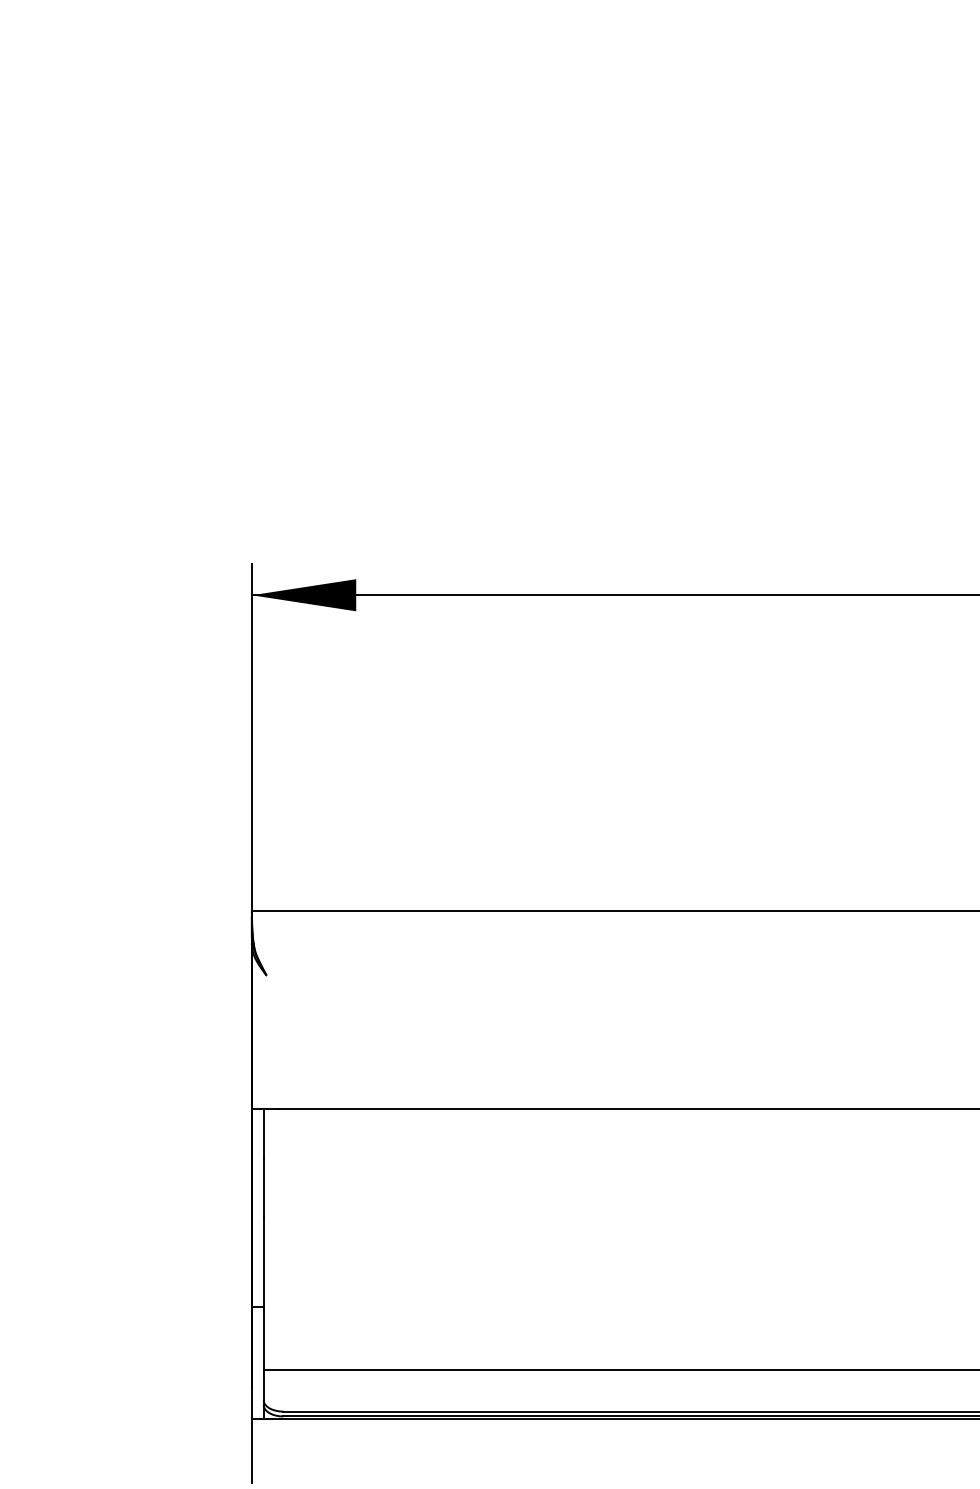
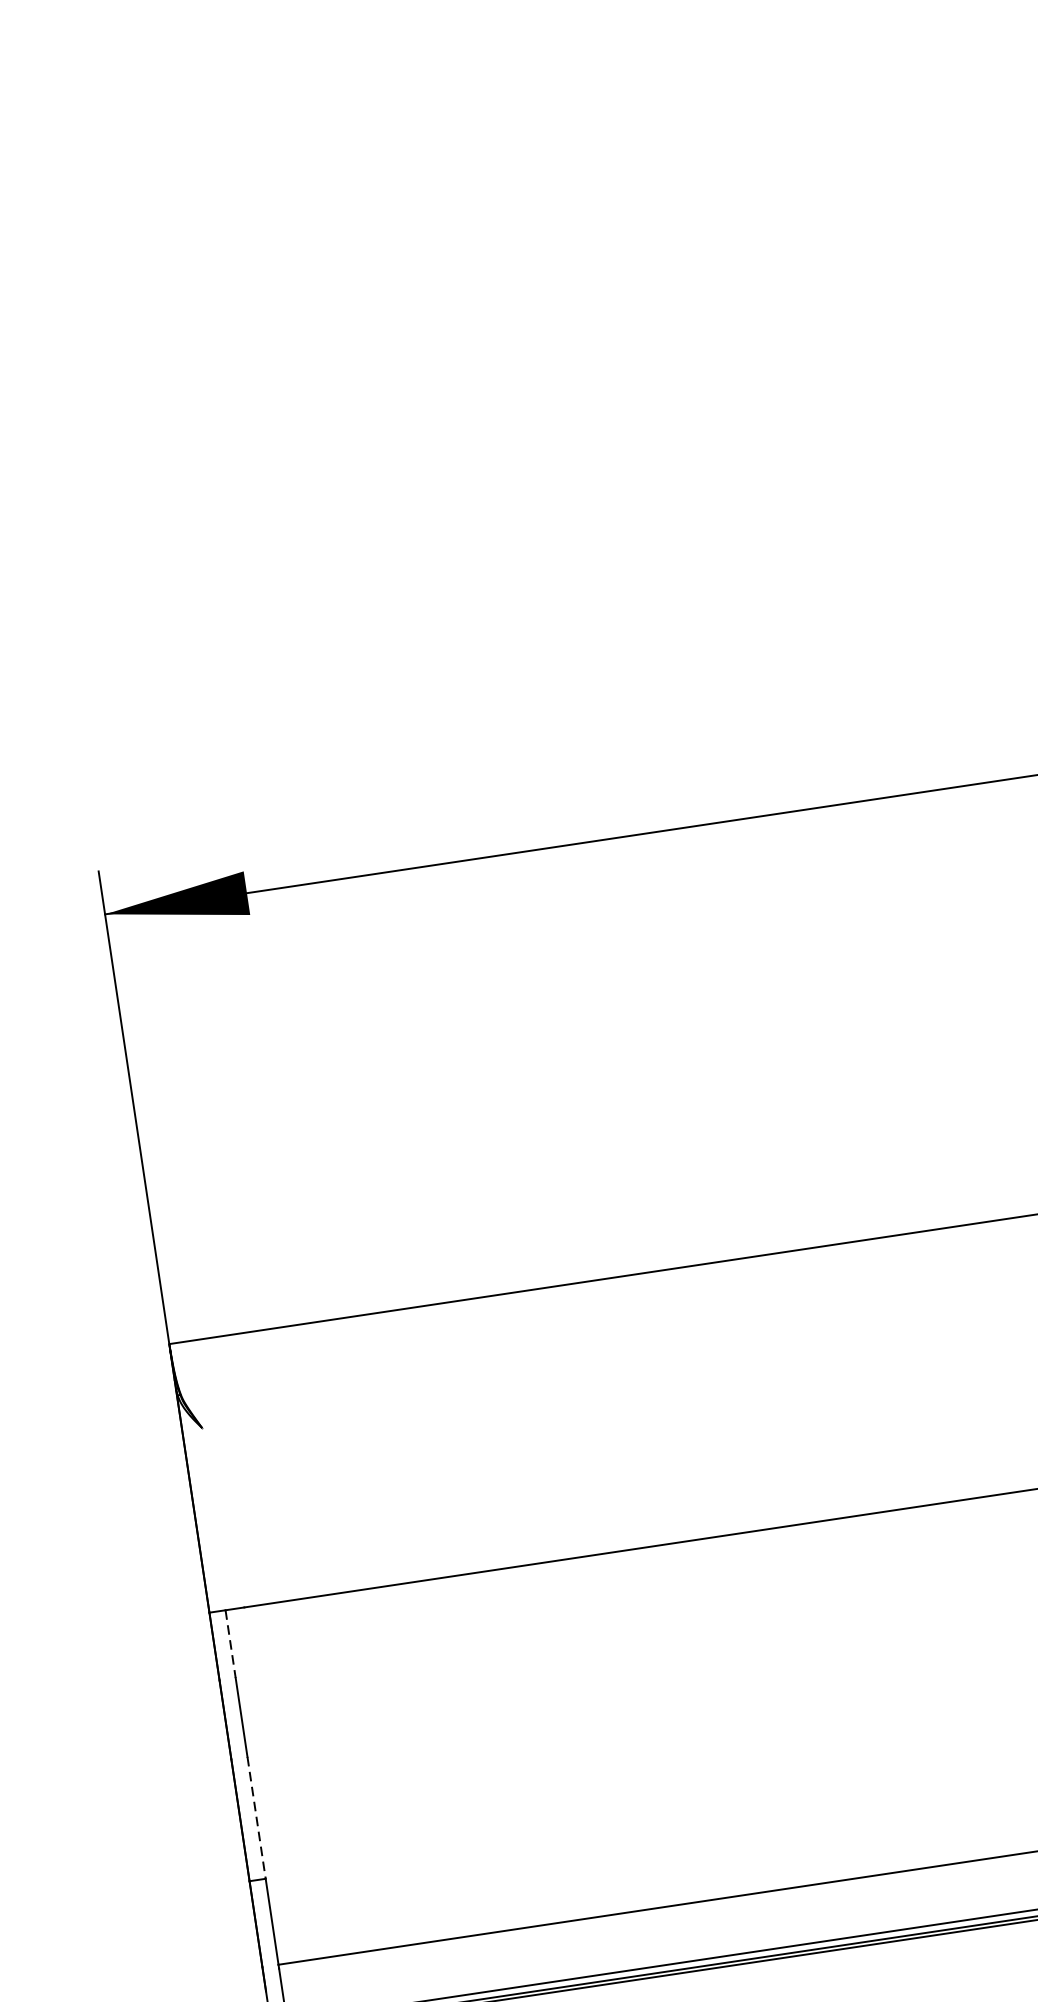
line: (263, 1133) -> (230, 1643), solid -> dashed
line: (263, 1261) -> (256, 1817), solid -> dashed

